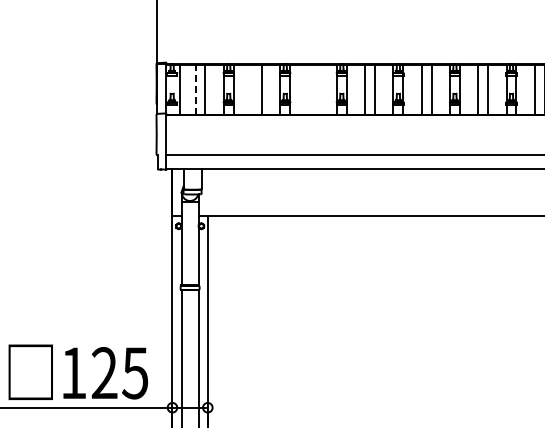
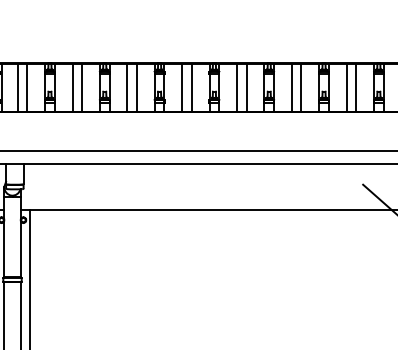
line: (195, 89) -> (17, 87), dashed -> solid
line: (252, 89) -> (72, 87), added
line: (308, 89) -> (127, 87), added
line: (318, 89) -> (136, 87), added

